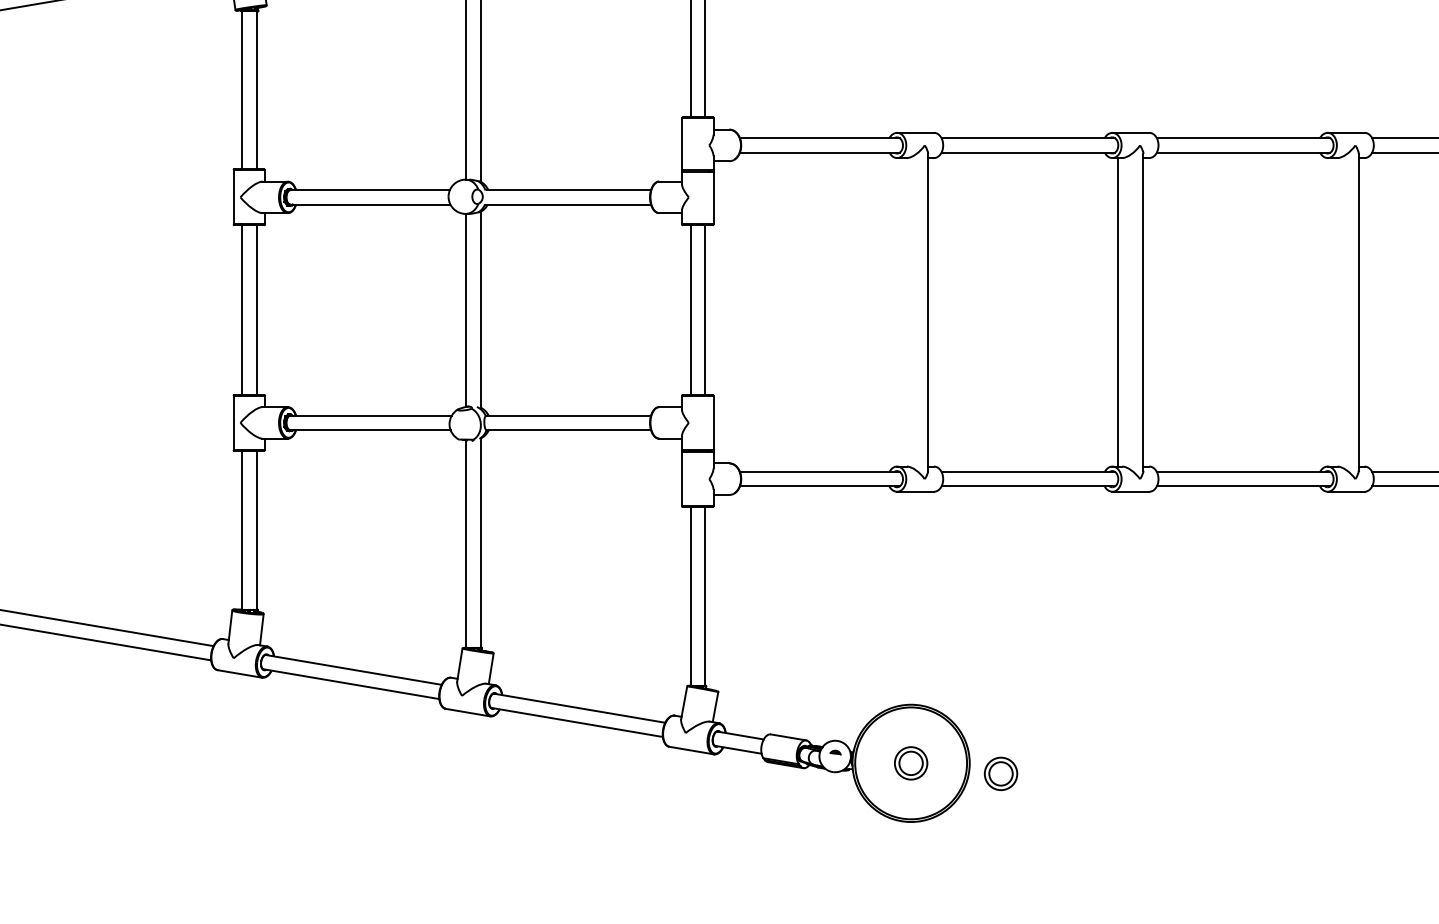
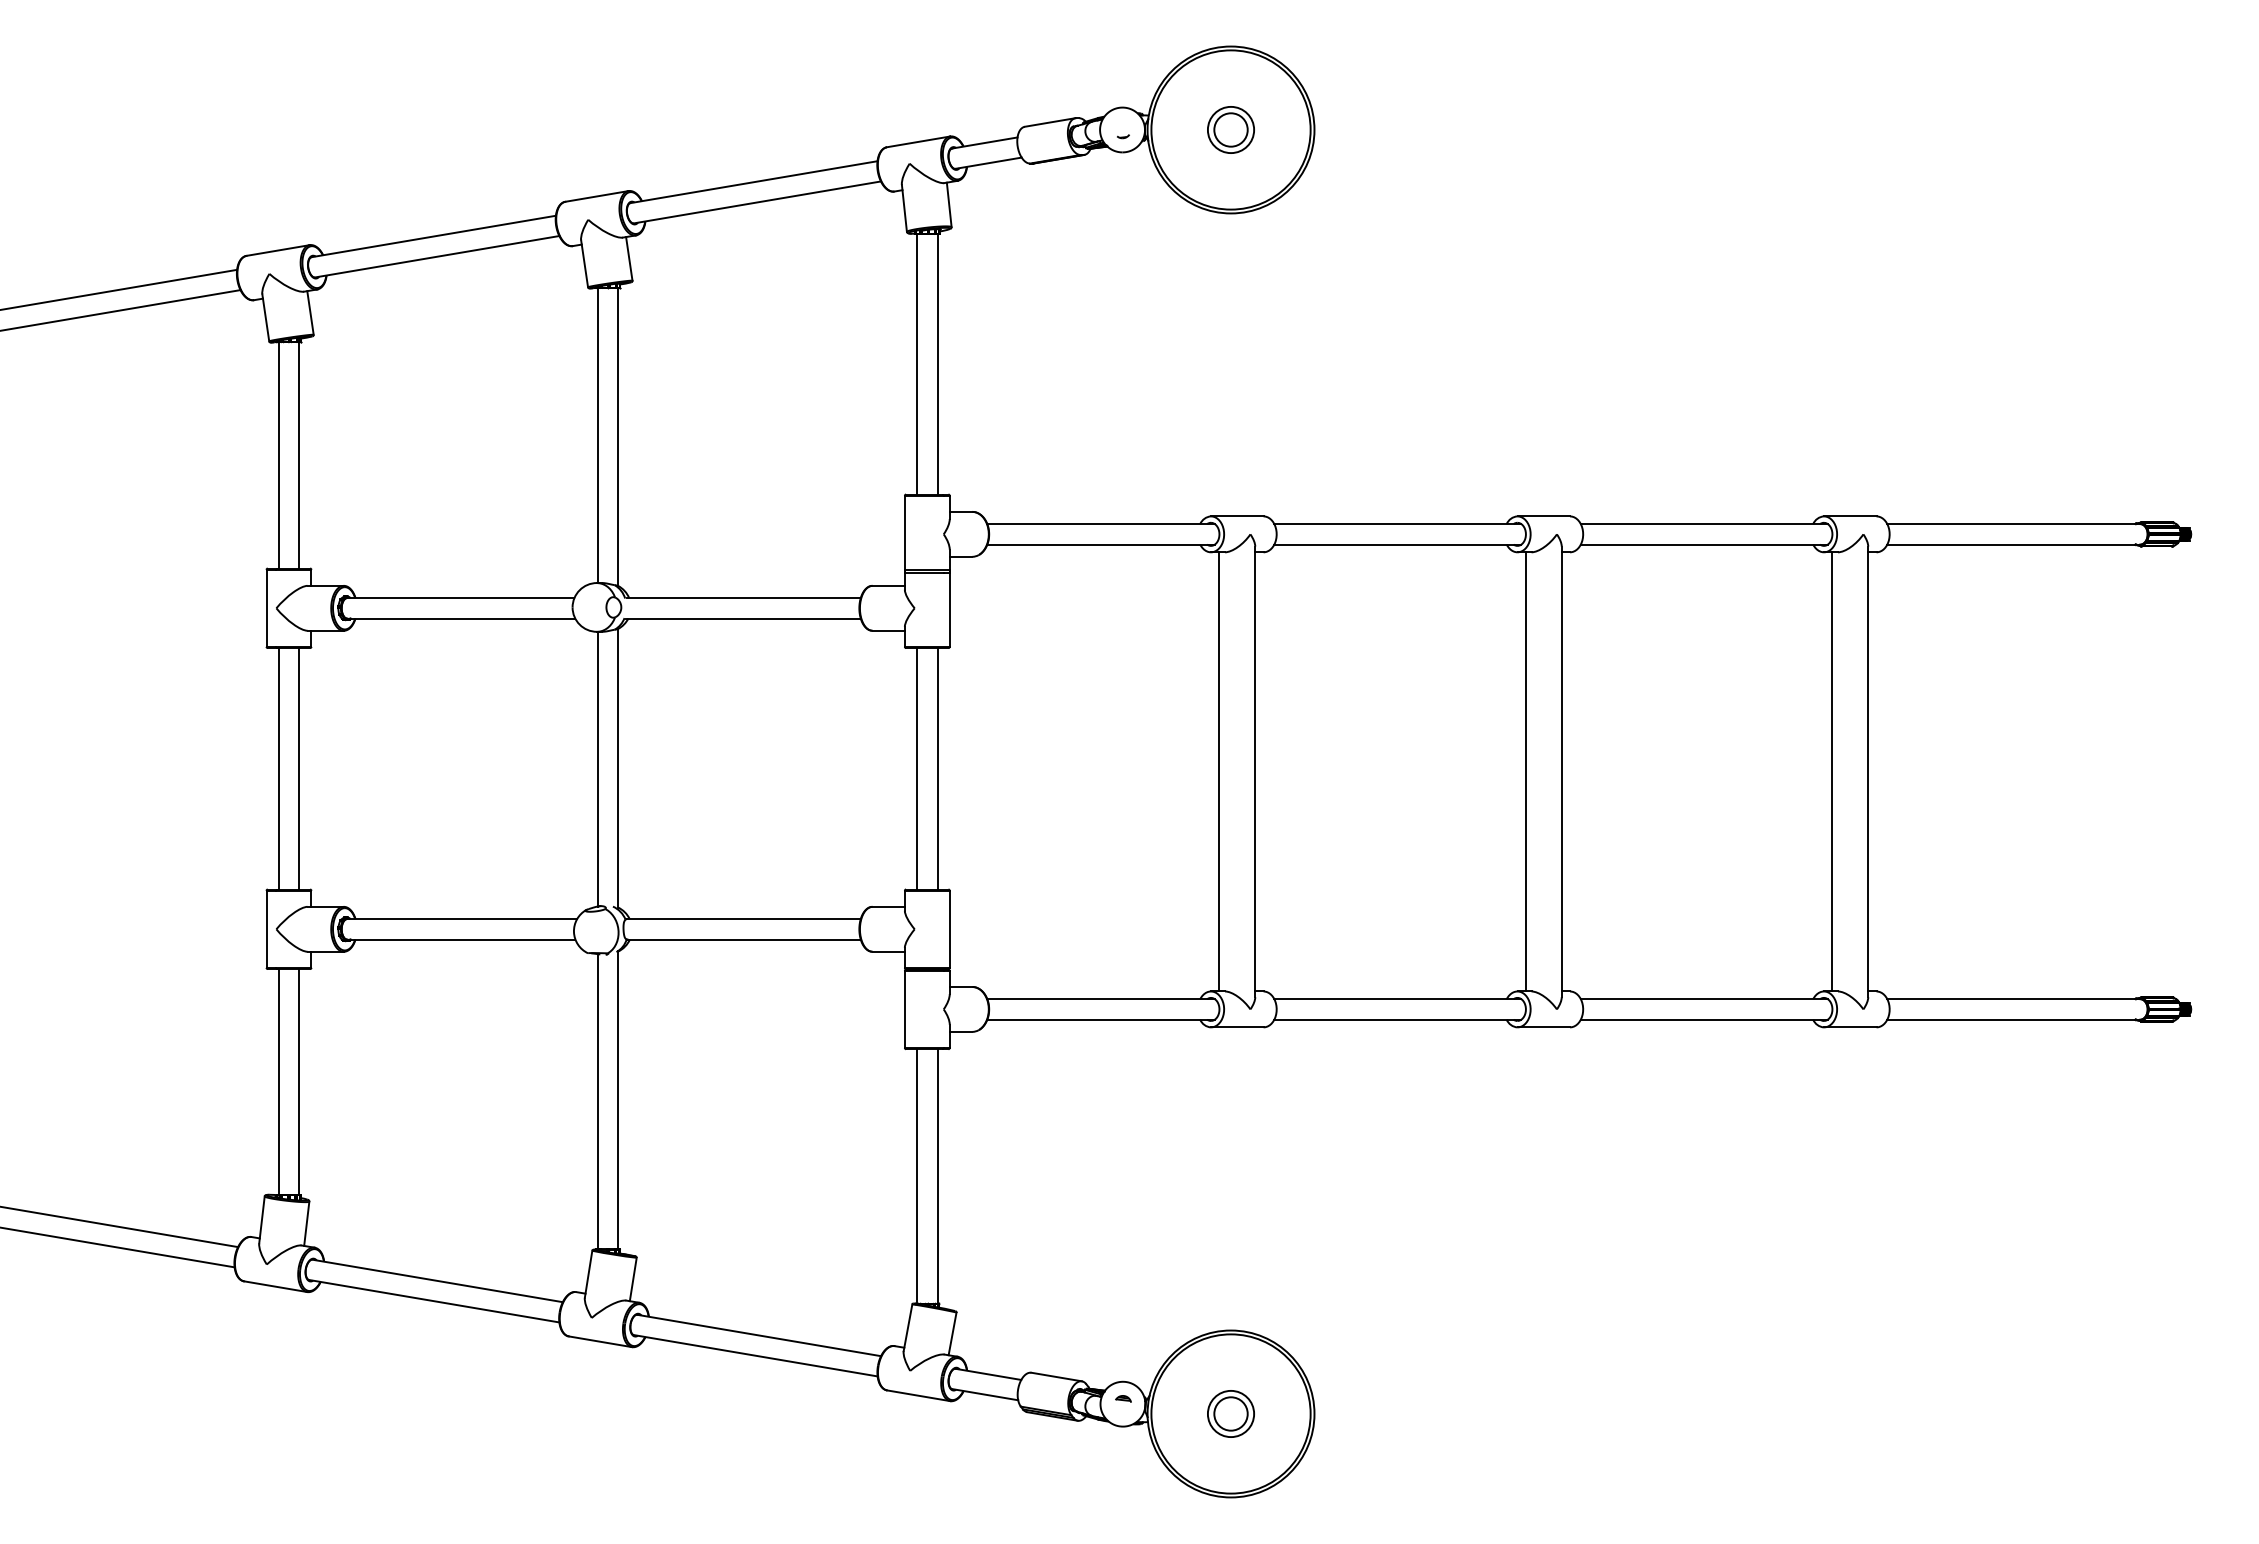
line: (903, 312) -> (1219, 771), added
line: (1333, 312) -> (1832, 771), added
part: (1000, 773) -> (1358, 1428), removed

